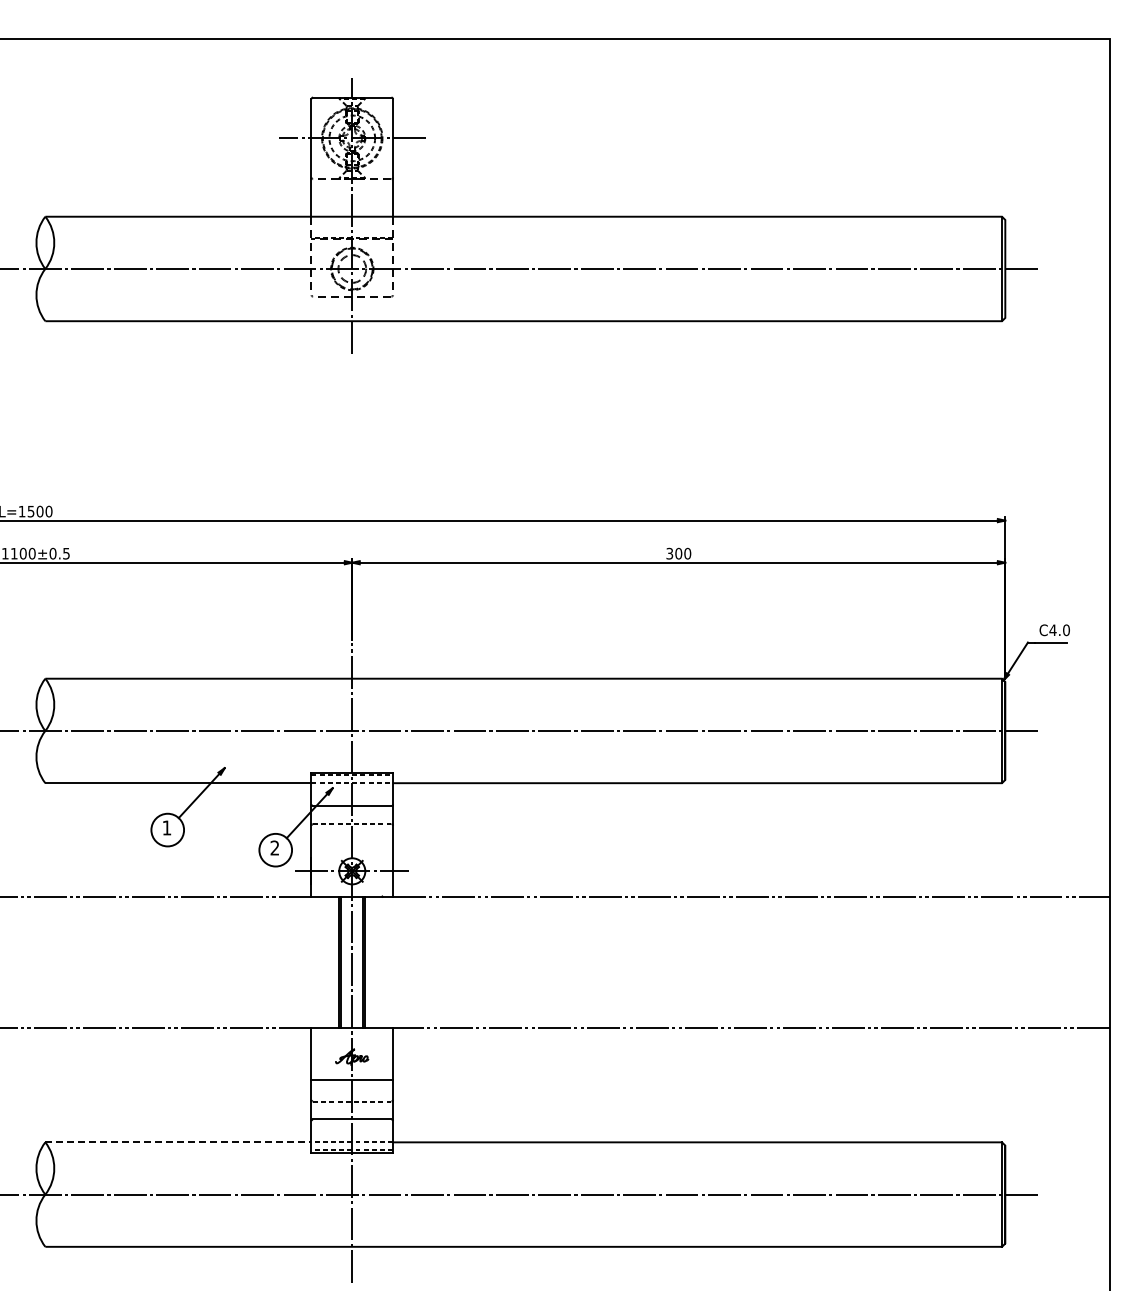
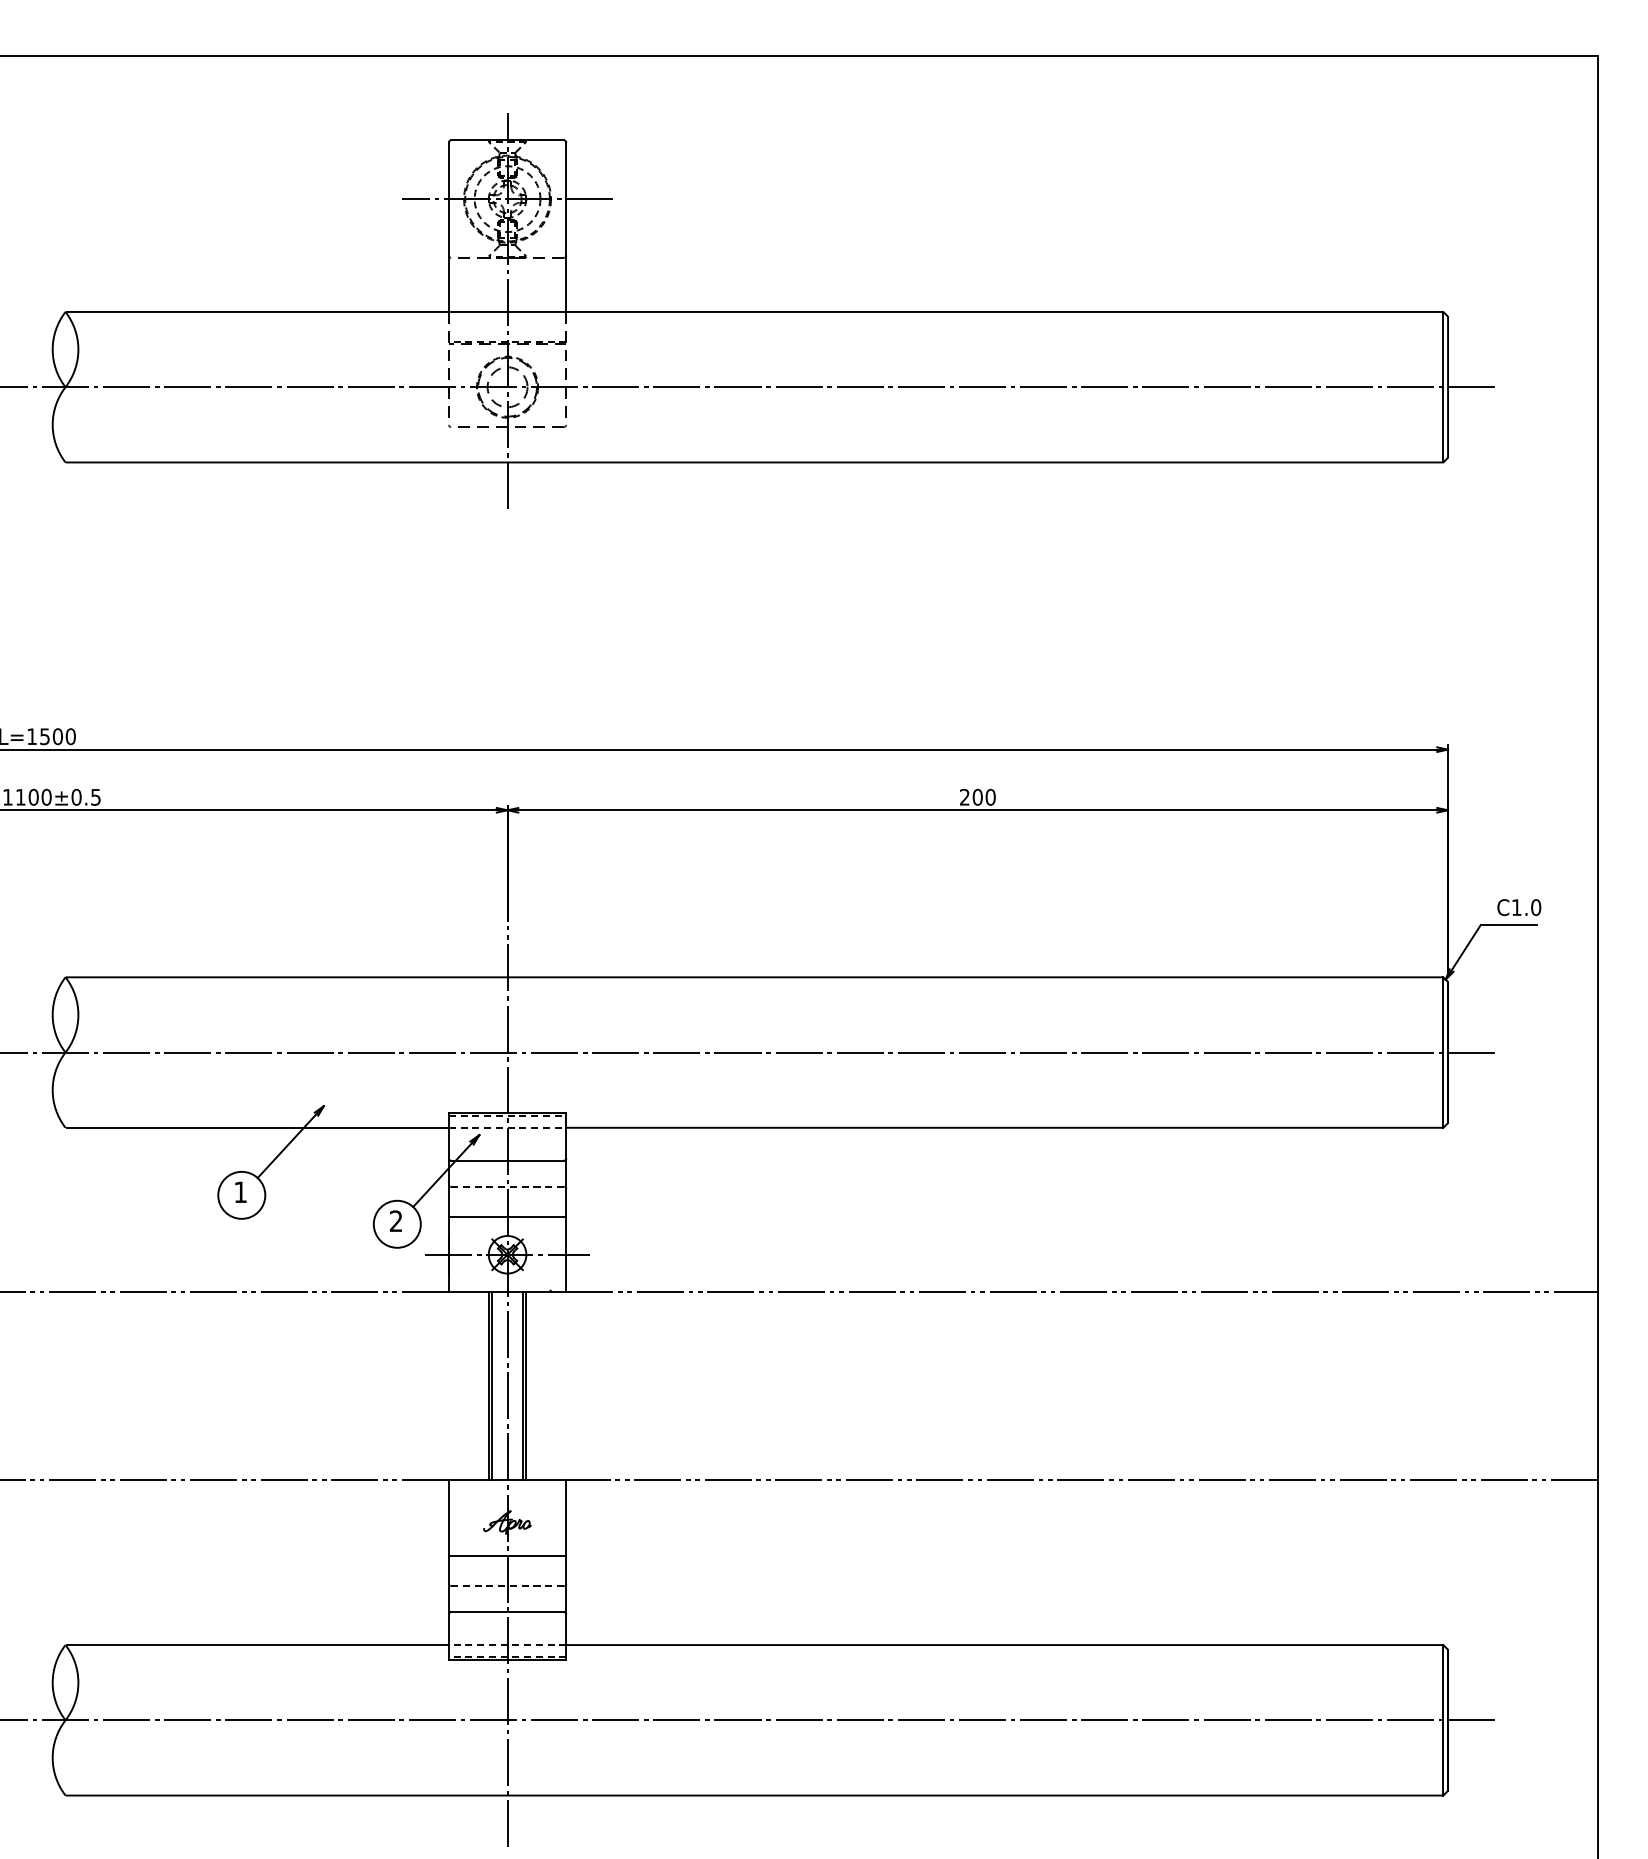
text: (669, 553) -> (964, 797), 300 -> 200
text: (1052, 629) -> (1516, 906), C4.0 -> C1.0
line: (352, 845) -> (507, 1217), added
line: (178, 1142) -> (257, 1645), dashed -> solid

